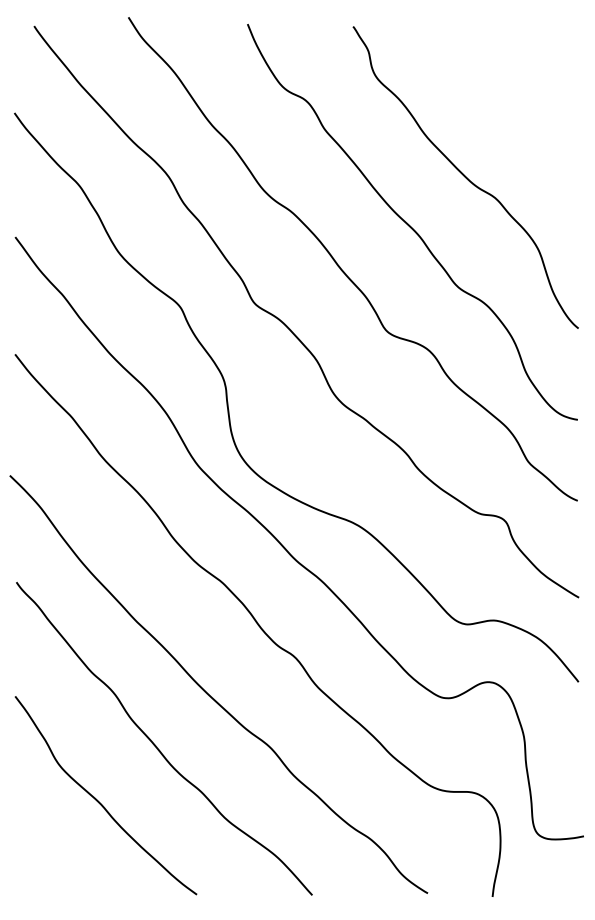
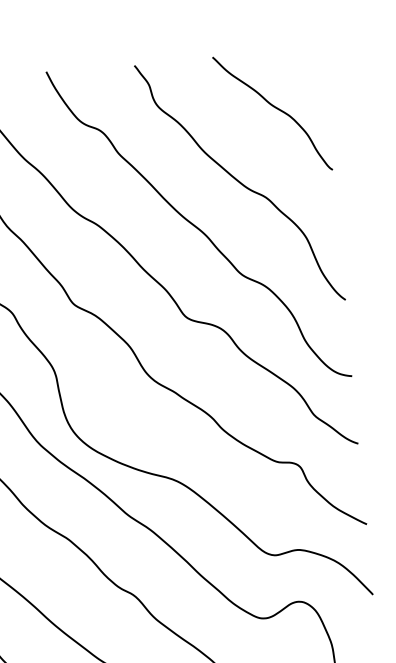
curve: (515, 92) -> (274, 108), added

